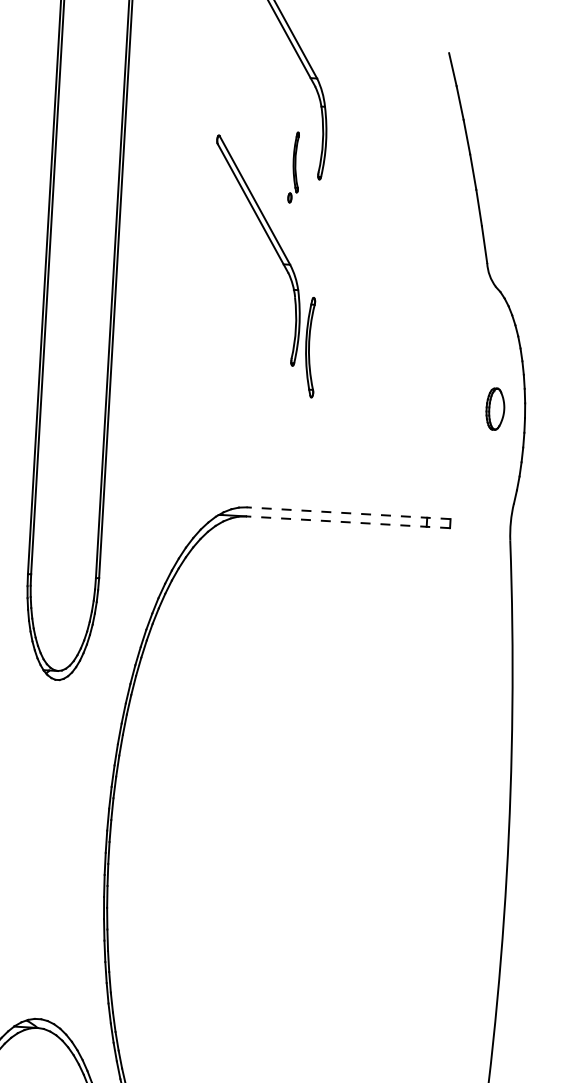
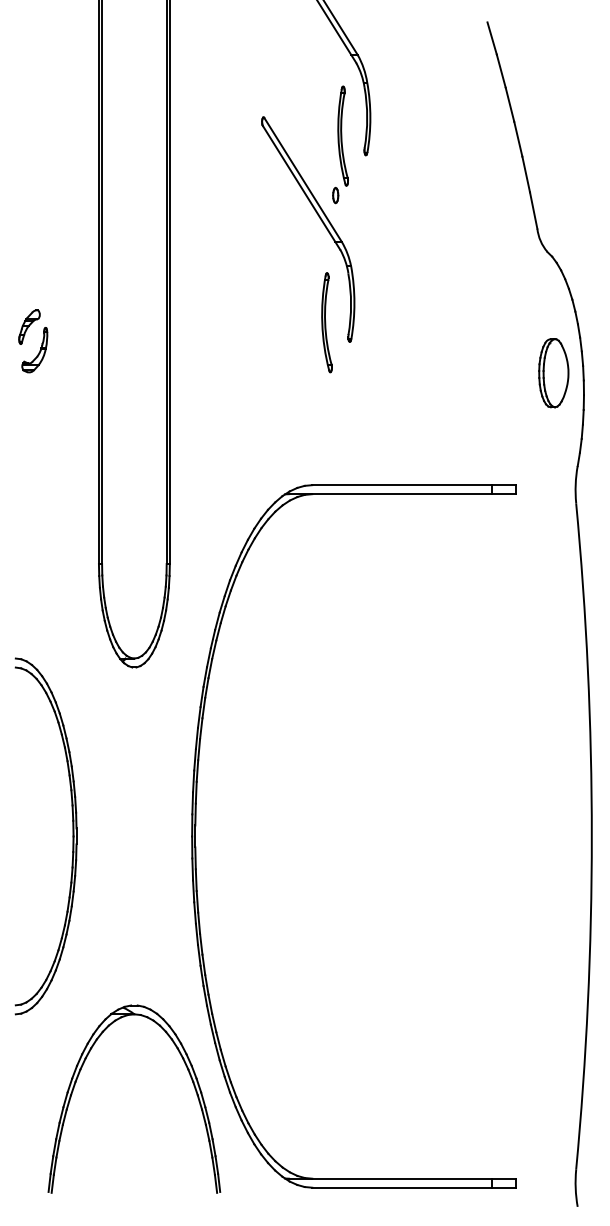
part: (294, 167) -> (340, 144), size x1.67
part: (310, 347) -> (326, 322), moved
part: (495, 409) -> (553, 373), size x1.67
line: (348, 513) -> (413, 485), dashed -> solid
line: (347, 522) -> (413, 494), dashed -> solid

